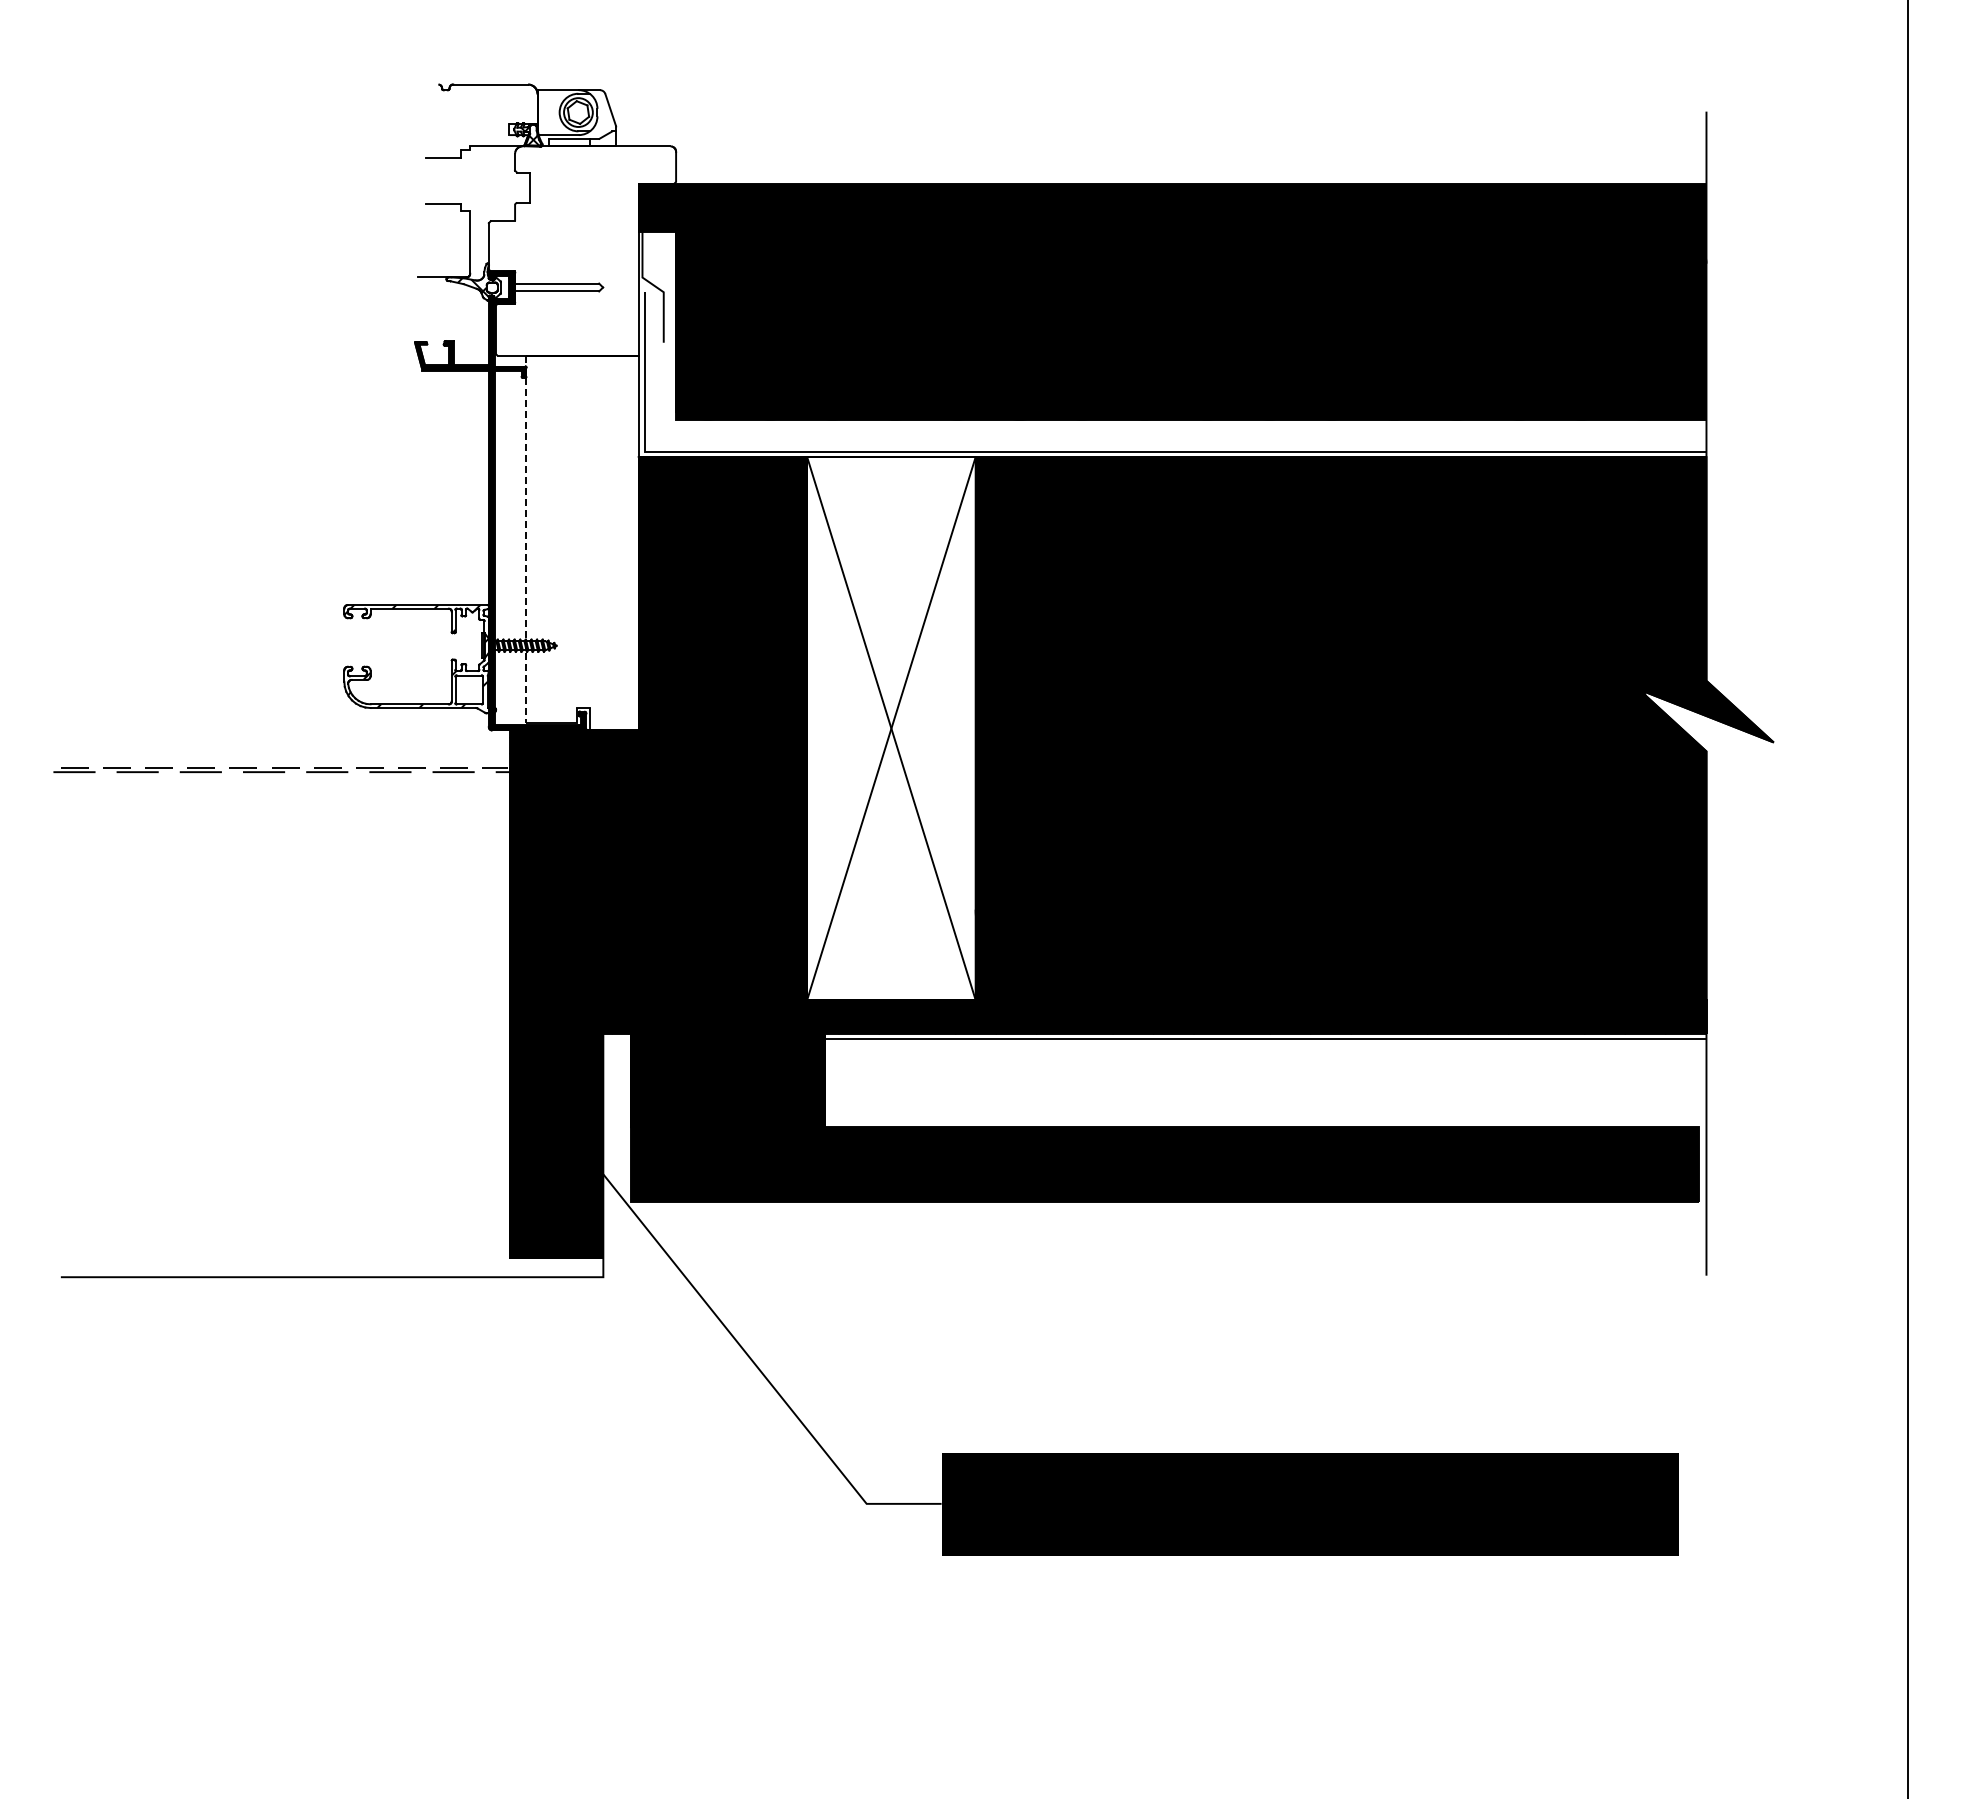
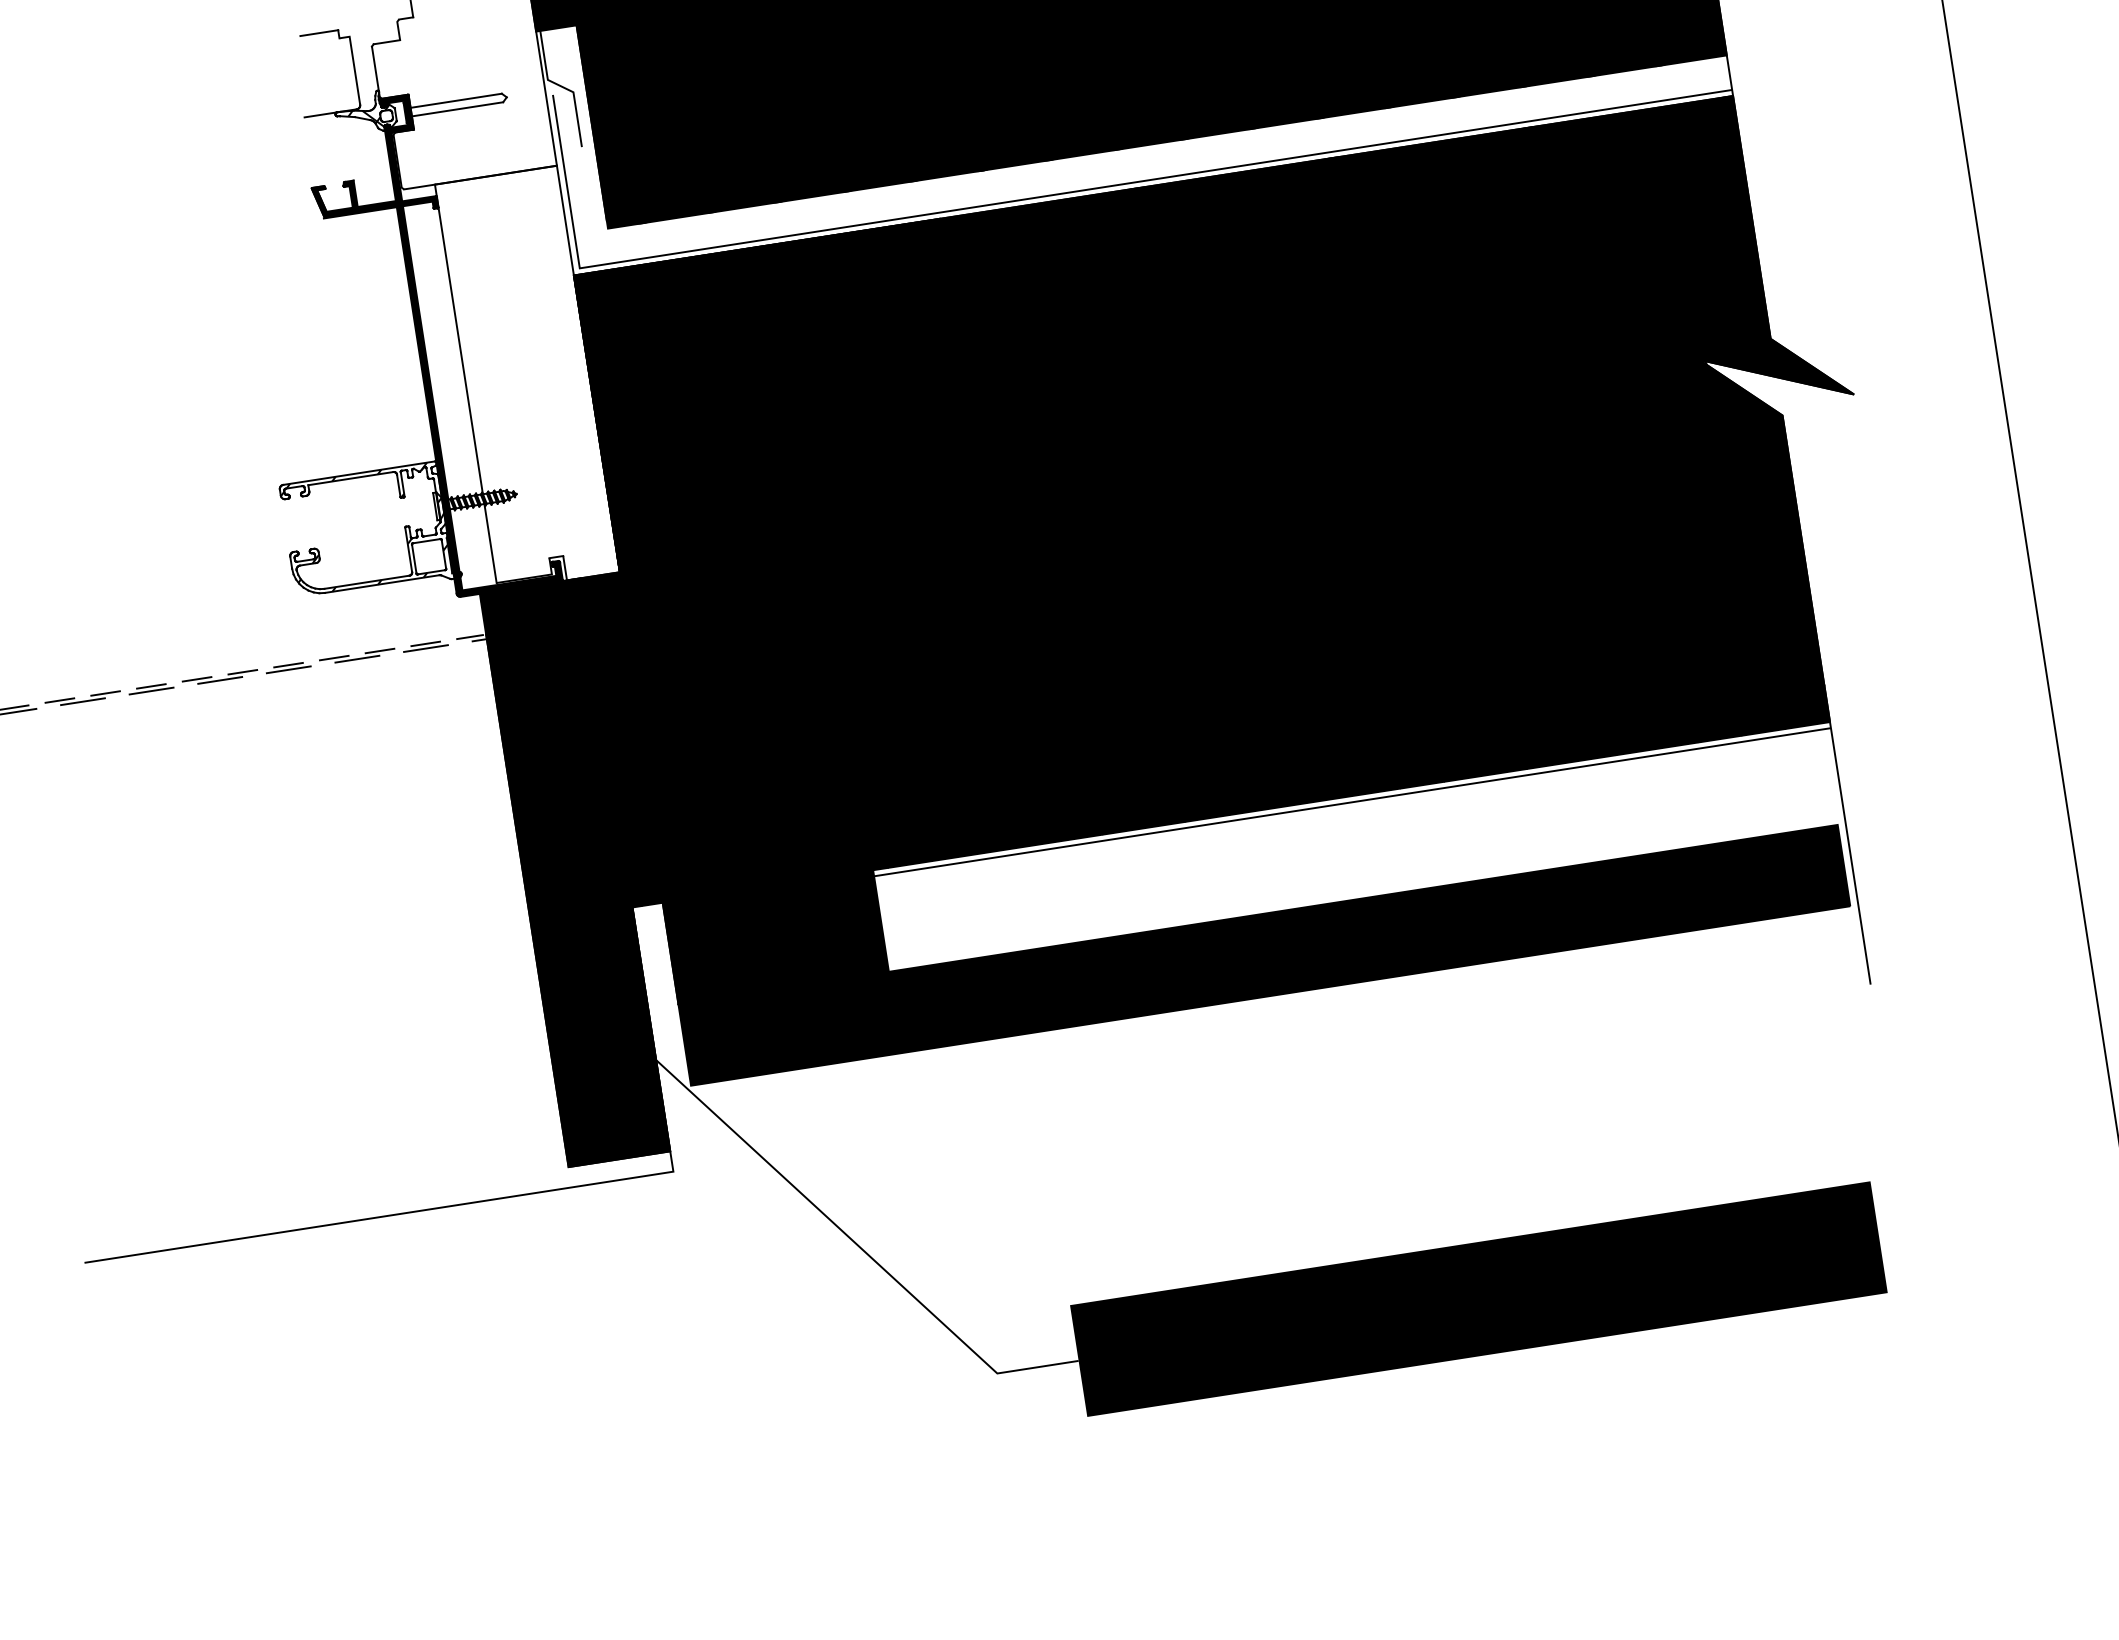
line: (526, 540) -> (466, 384), dashed -> solid
fill: (891, 728) -> (893, 527), added

